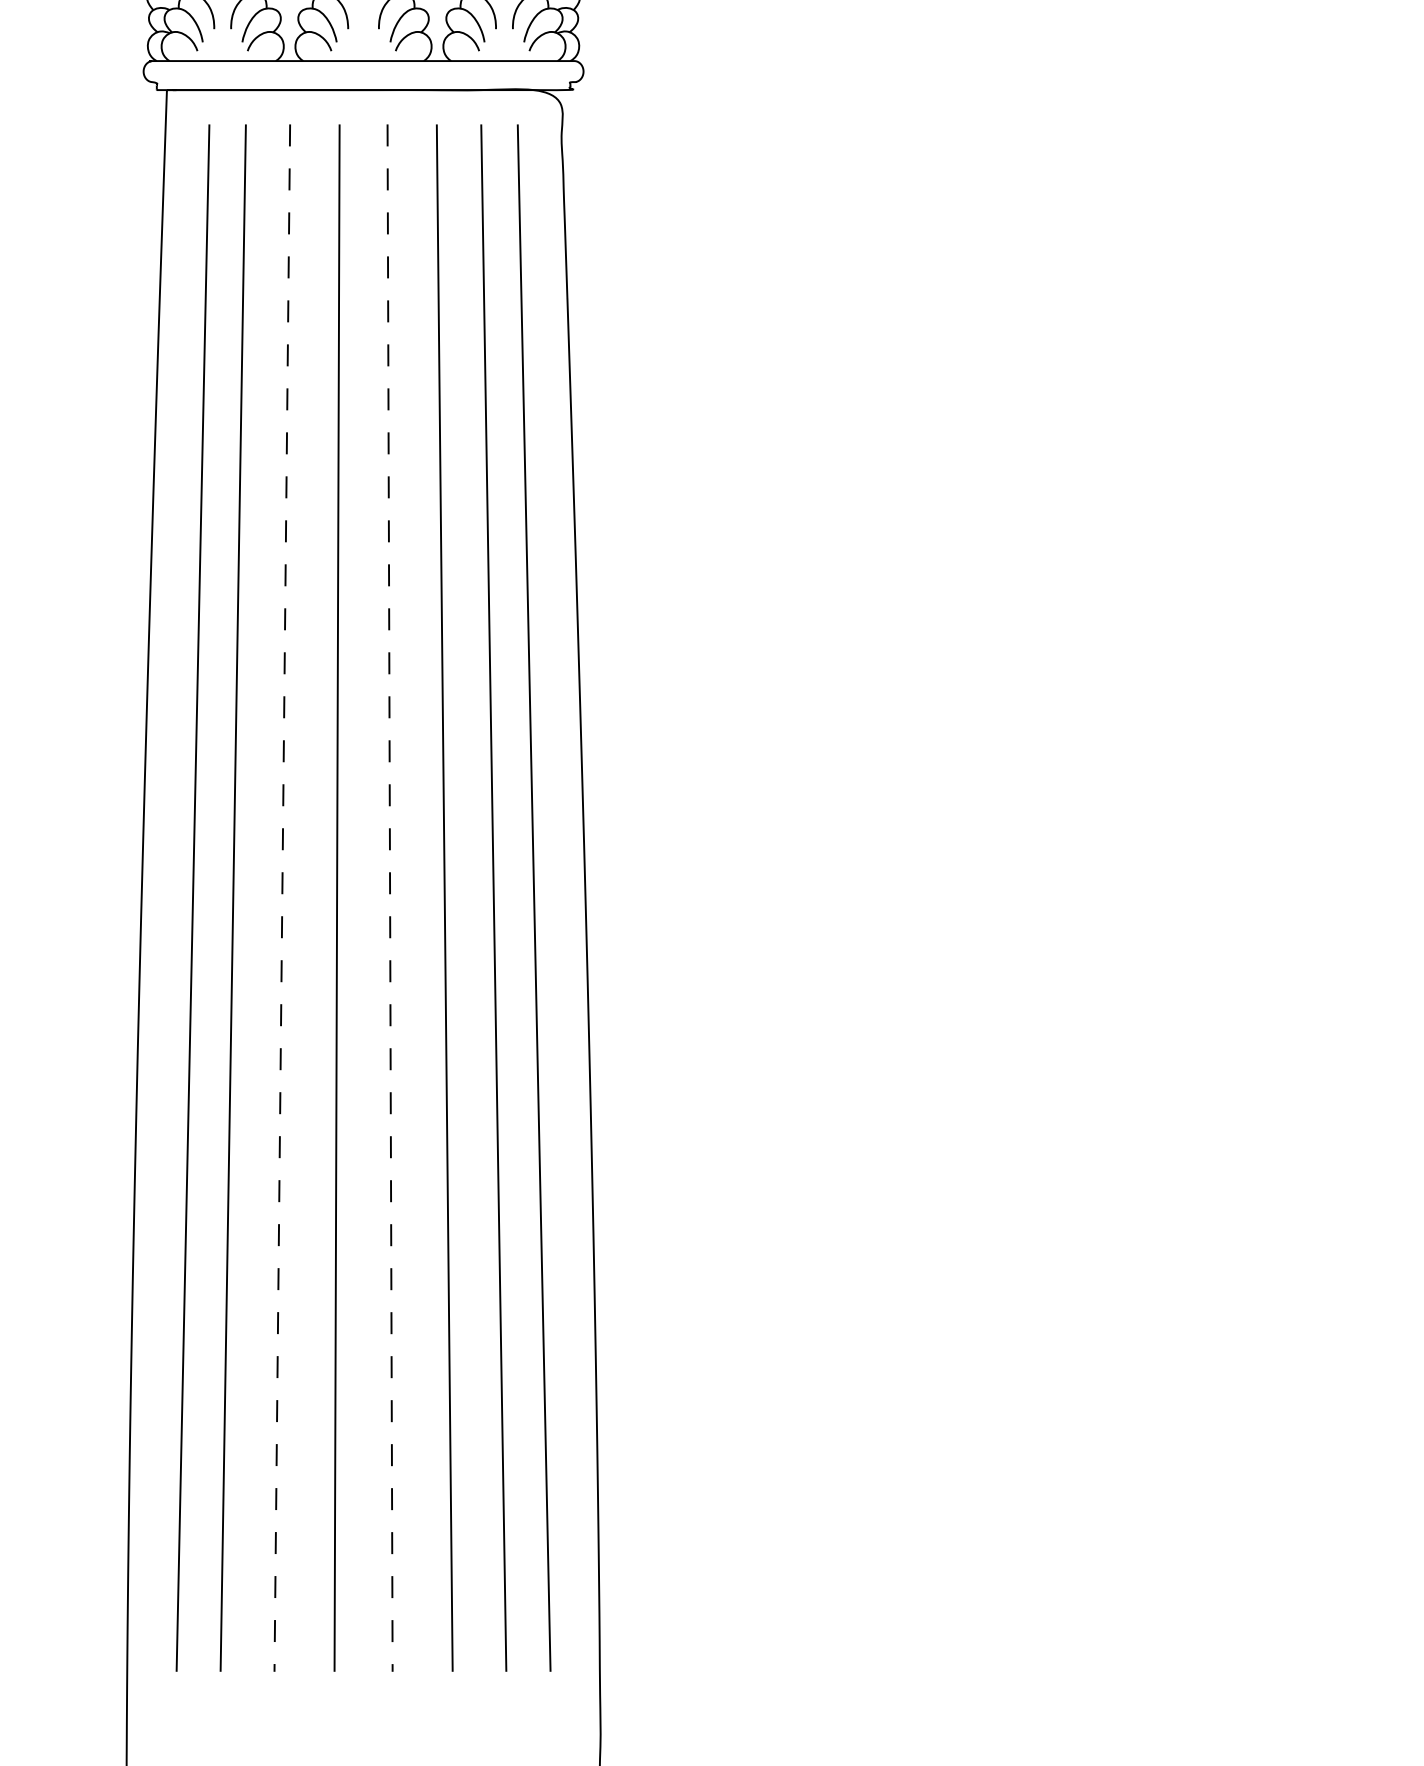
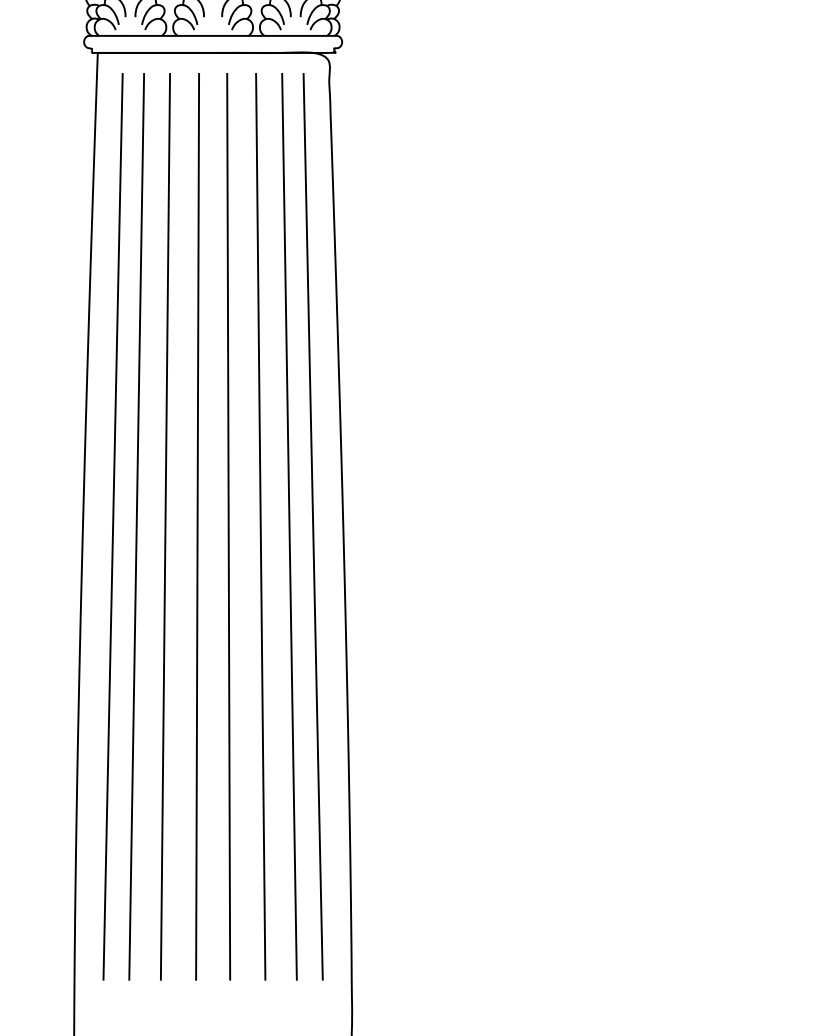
line: (282, 897) -> (165, 526), dashed -> solid
line: (389, 897) -> (228, 526), dashed -> solid

